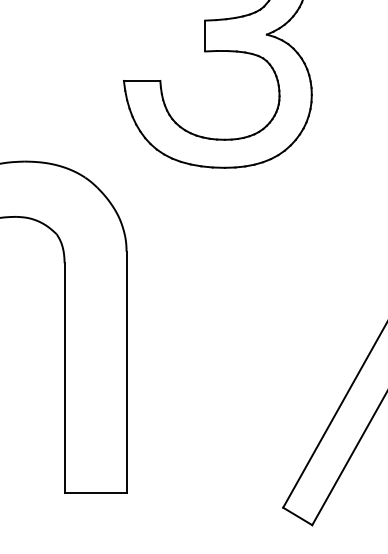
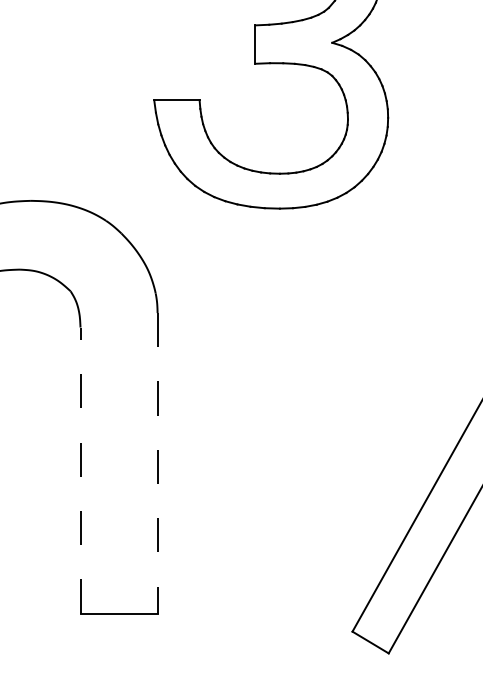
line: (126, 372) -> (157, 463), solid -> dashed
line: (64, 378) -> (80, 470), solid -> dashed

